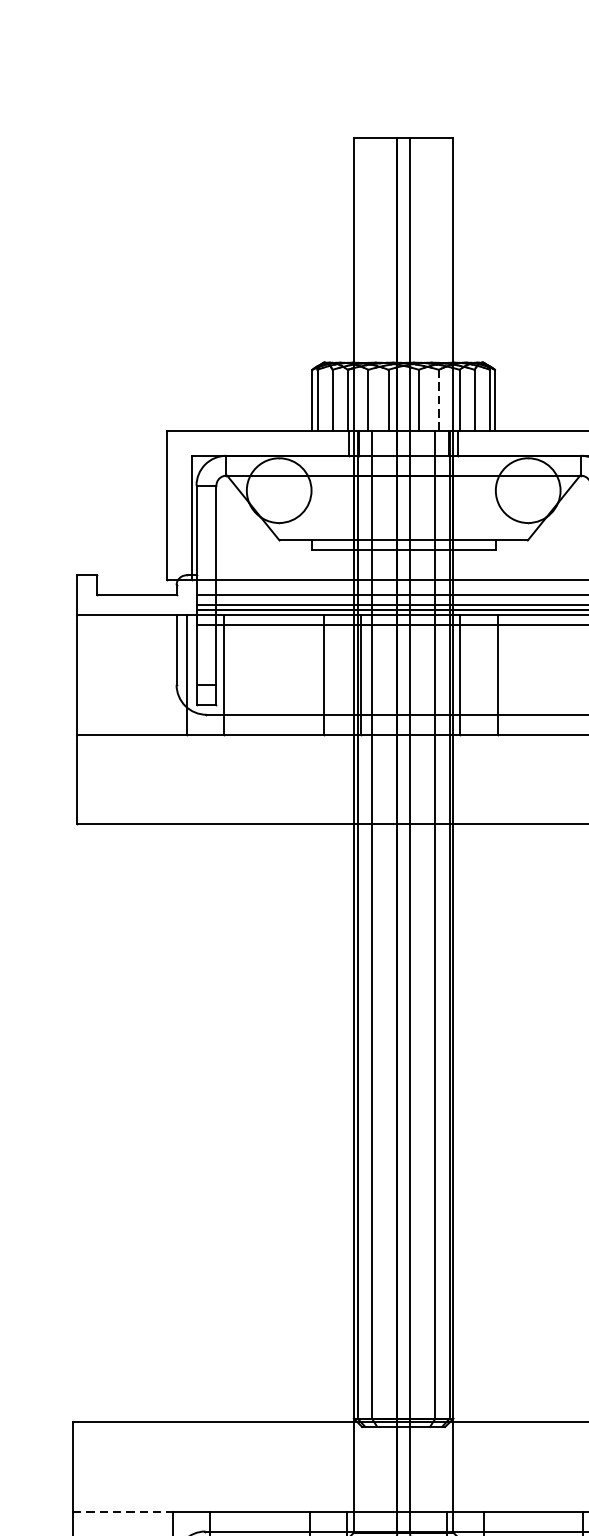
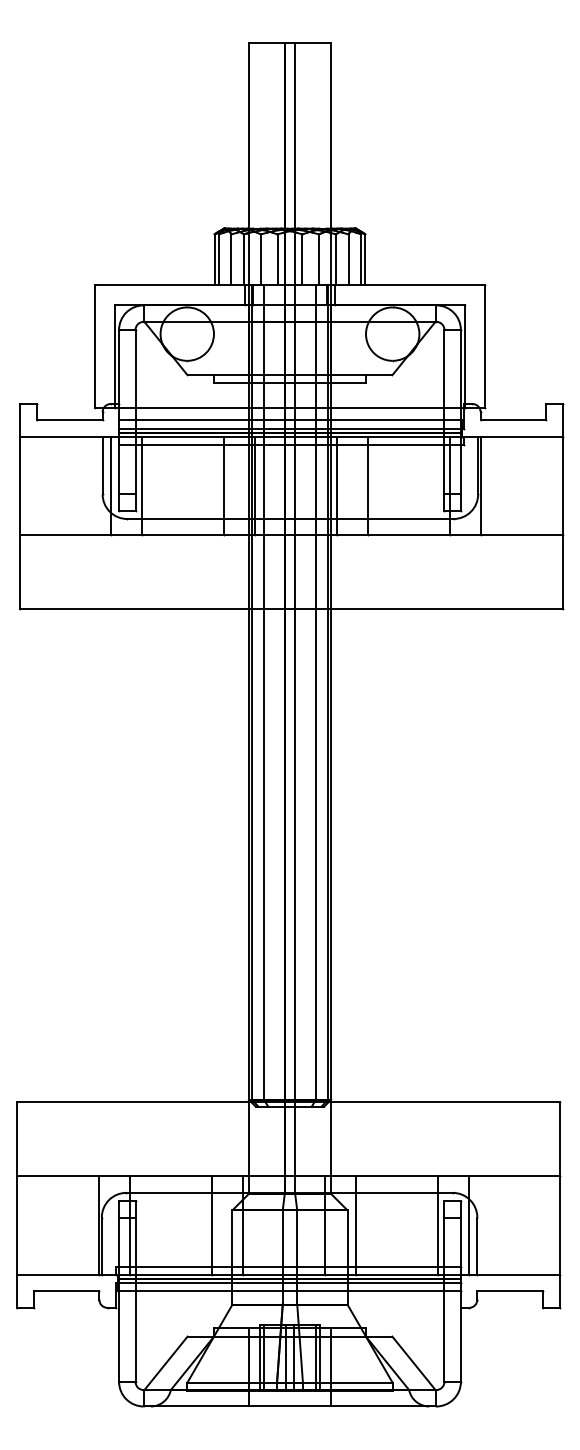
line: (439, 400) -> (319, 259), dashed -> solid
line: (123, 1511) -> (58, 1176), dashed -> solid

